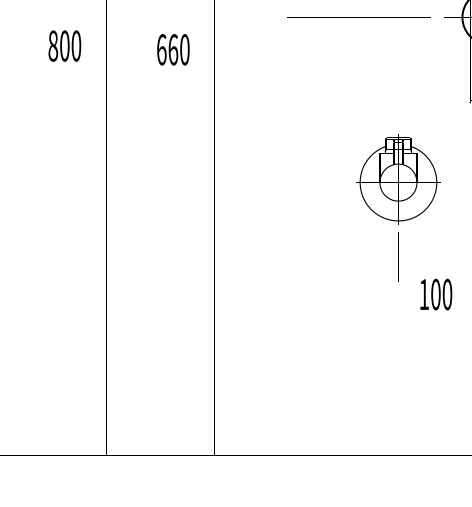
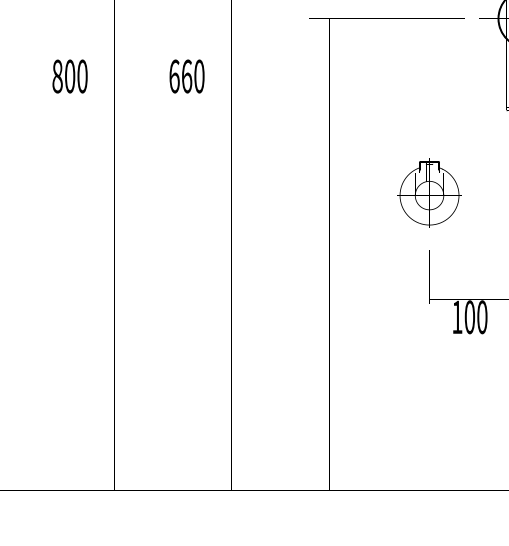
text: (64, 46) -> (69, 76), moved
text: (172, 49) -> (186, 76), moved
part: (398, 178) -> (429, 192), size x0.71

